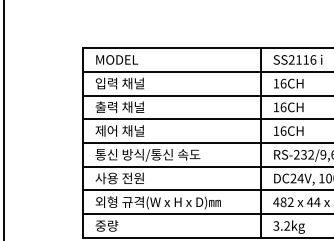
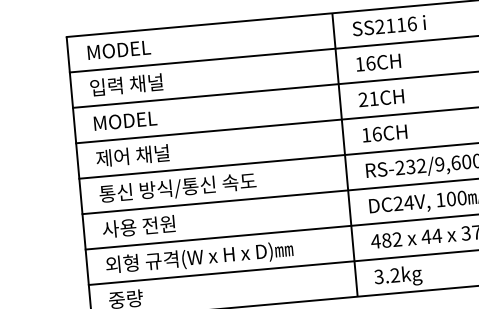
text: (119, 107) -> (129, 120), 출력 채널 -> MODEL
text: (279, 107) -> (367, 99), 16CH -> 21CH

